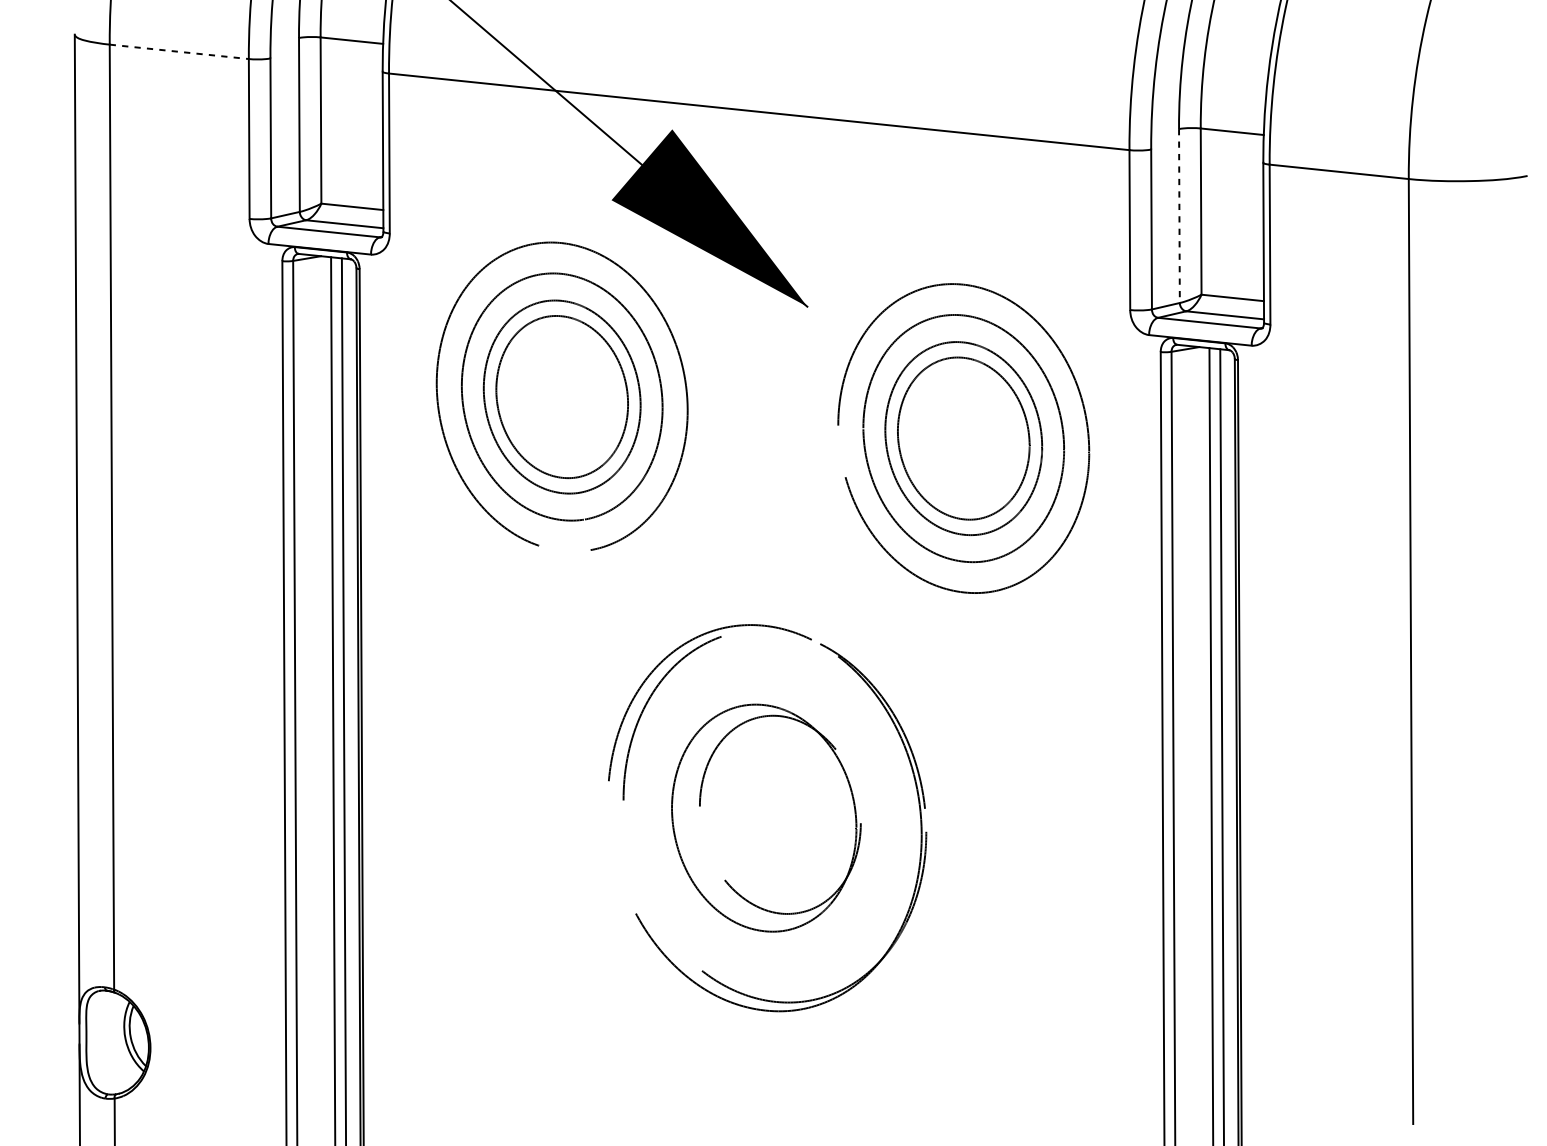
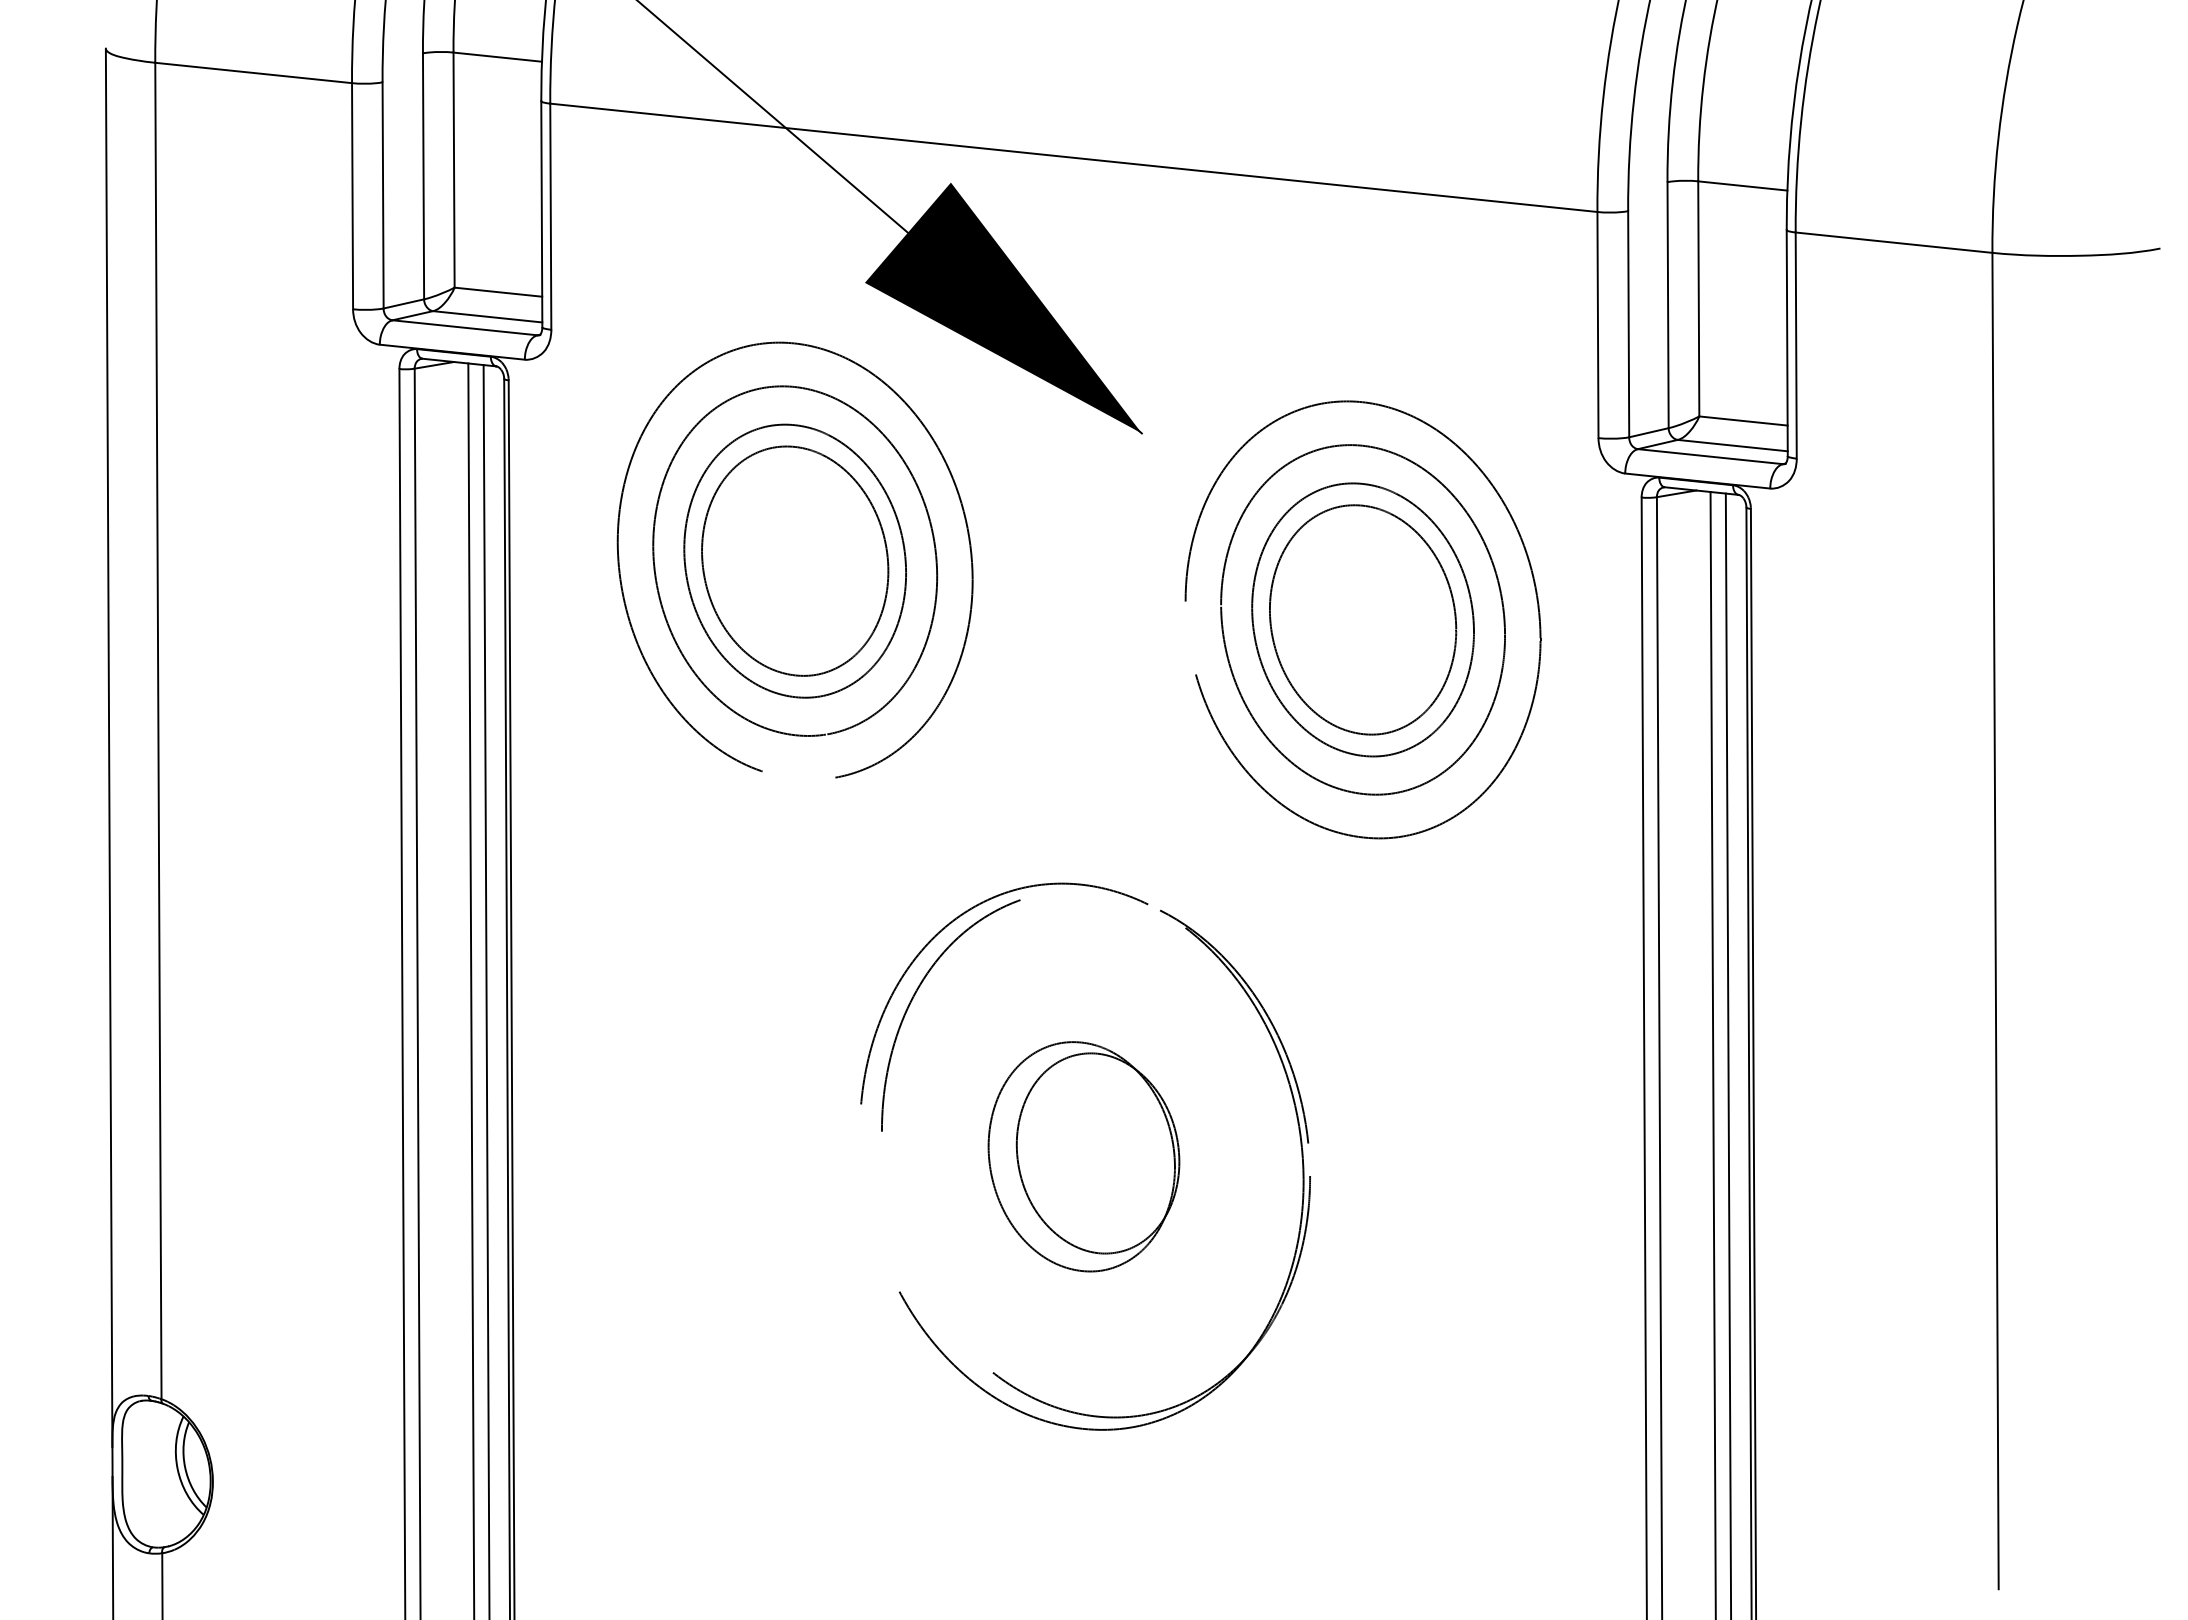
line: (179, 51) -> (253, 72), dashed -> solid
line: (1179, 216) -> (1668, 305), dashed -> solid
part: (766, 818) -> (1083, 1156), size x0.71

